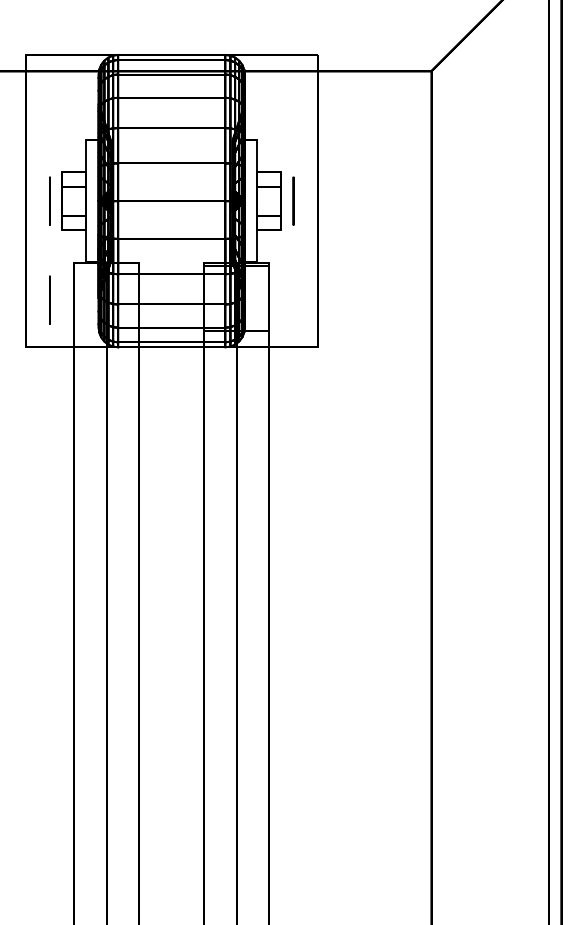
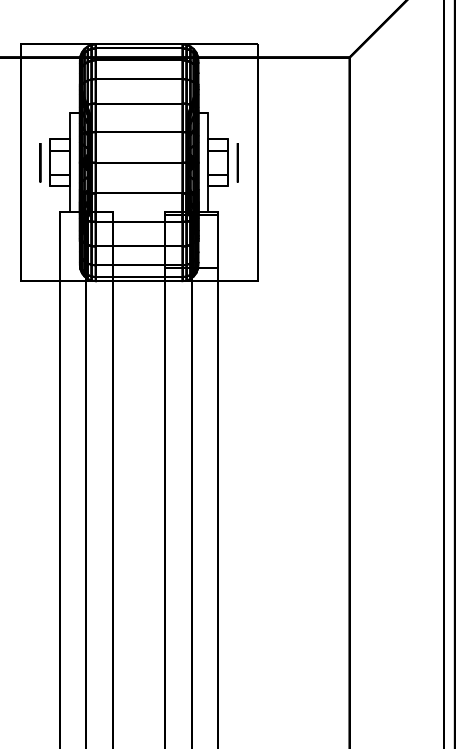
circle: (49, 299) -> (40, 242), removed

